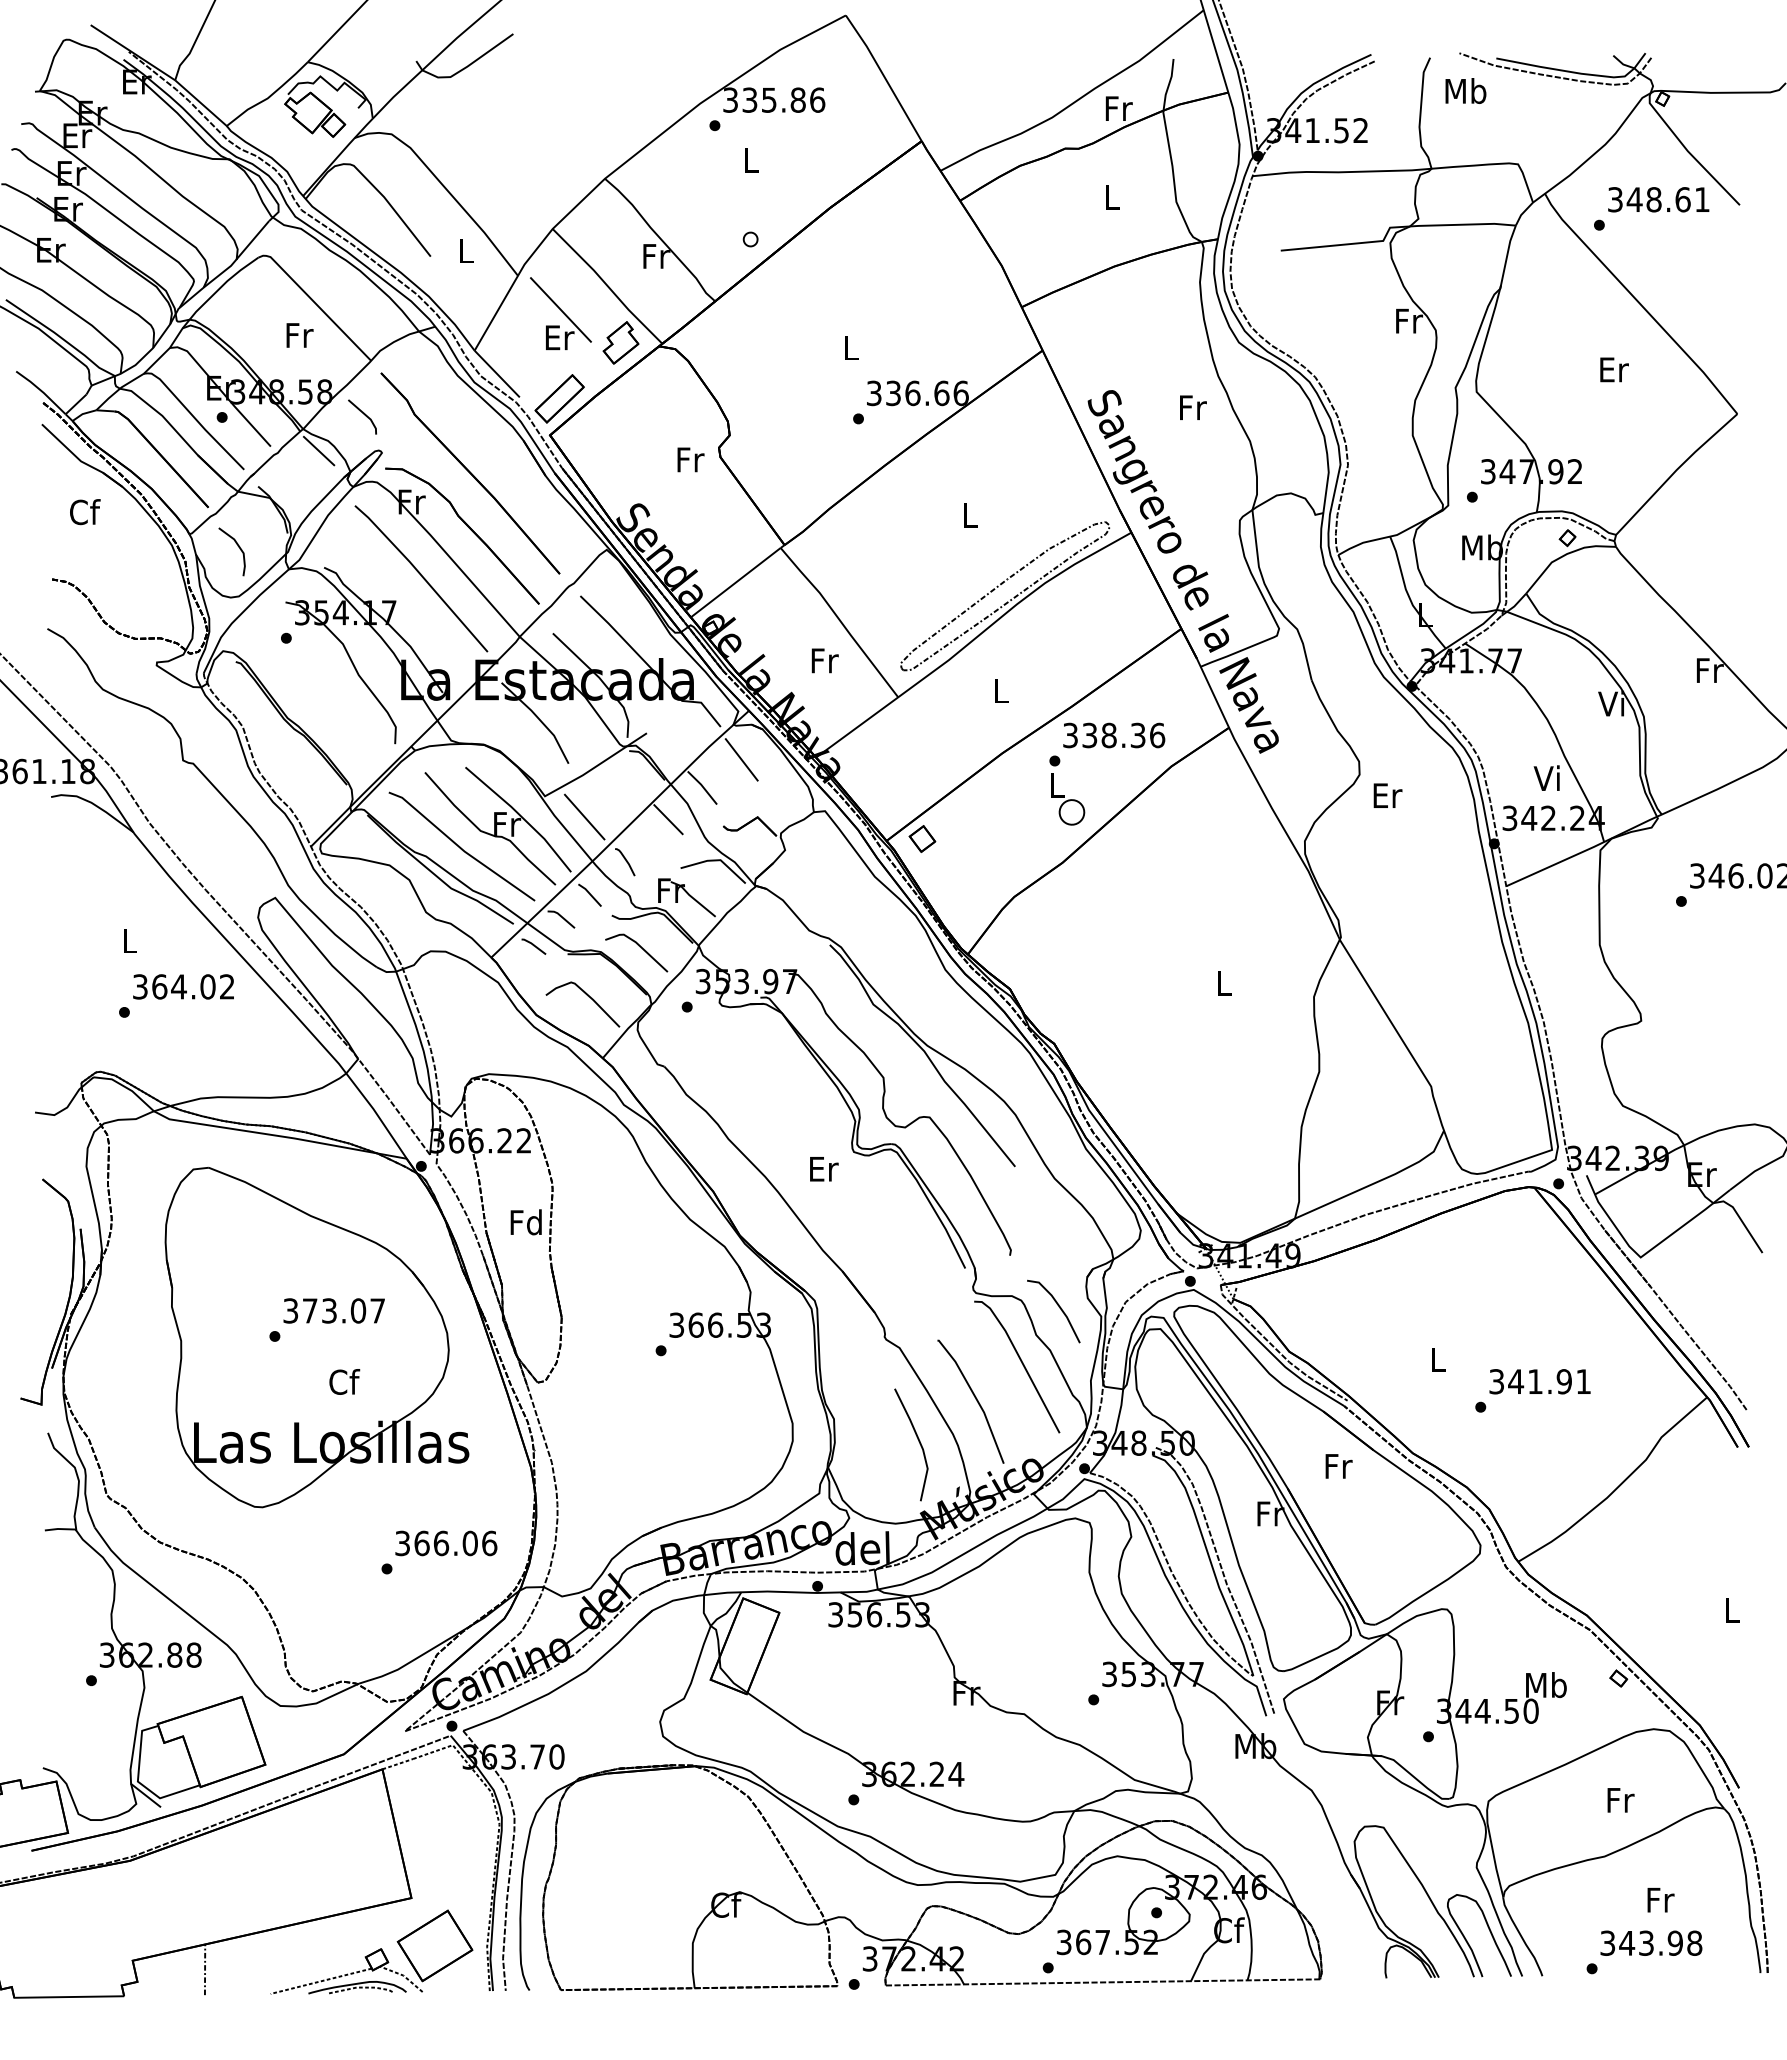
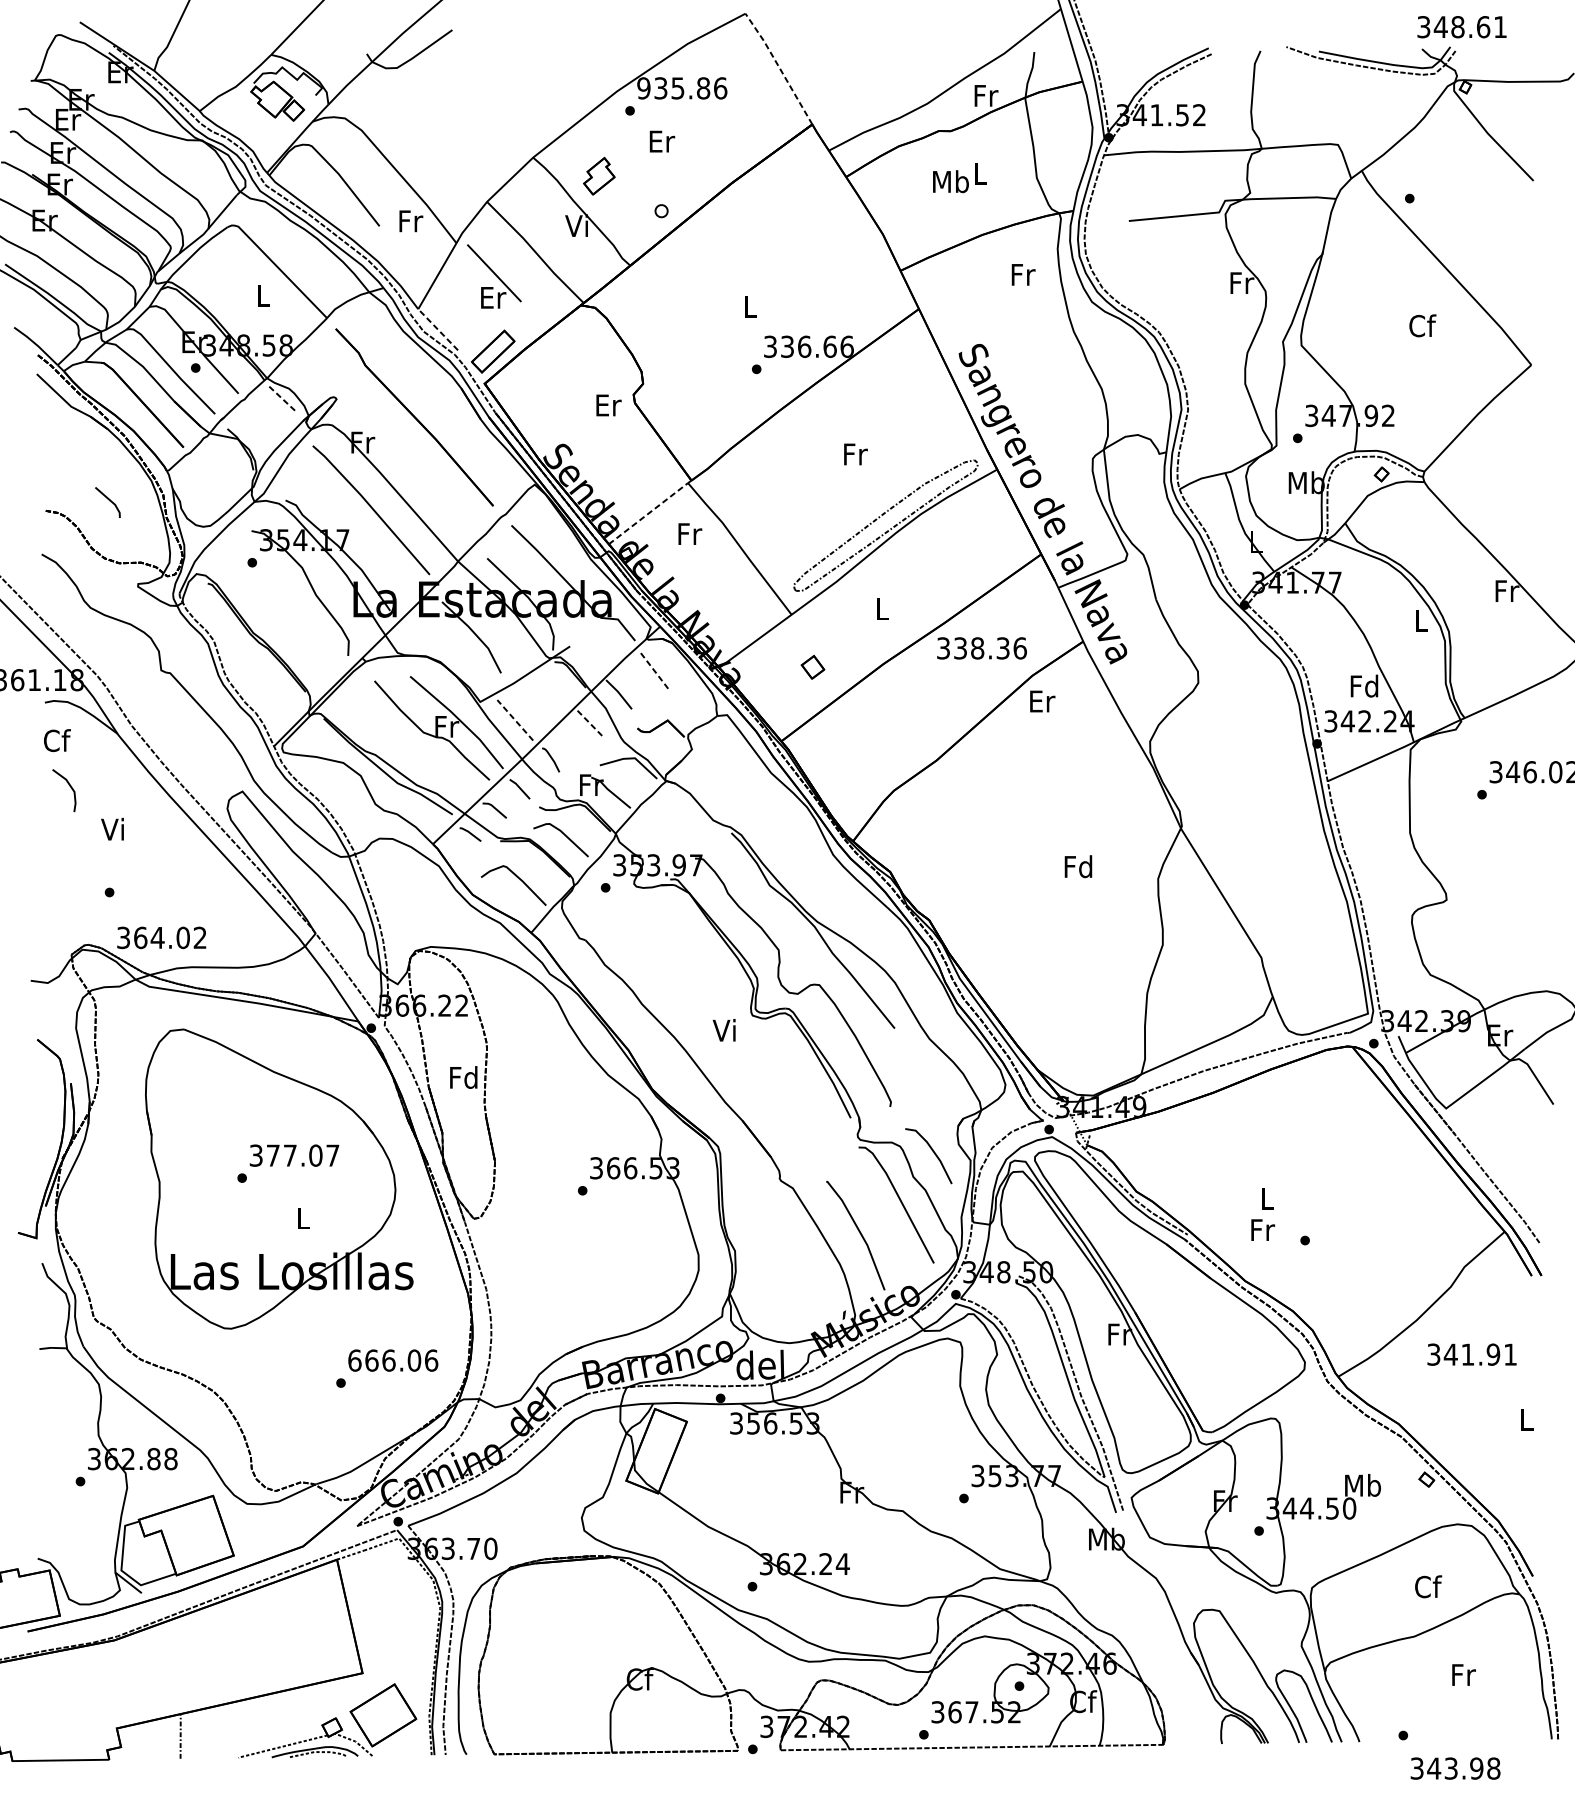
line: (884, 76) -> (779, 67), solid -> dashed
text: (1465, 90) -> (950, 181), moved
text: (730, 99) -> (643, 87), 335.86 -> 935.86
text: (751, 160) -> (662, 141), L -> Er
text: (1658, 199) -> (1461, 26), moved
text: (466, 250) -> (411, 220), L -> Fr
text: (655, 255) -> (577, 225), Fr -> Vi
text: (299, 335) -> (263, 295), Fr -> L
part: (620, 342) -> (598, 175), moved
text: (1614, 369) -> (1423, 325), Er -> Cf
line: (496, 373) -> (437, 329), solid -> dashed
text: (1193, 407) -> (1023, 274), moved
line: (363, 414) -> (108, 500), moved
line: (319, 451) -> (281, 398), solid -> dashed
text: (690, 459) -> (608, 405), Fr -> Er
text: (85, 512) -> (57, 740), moved
text: (970, 515) -> (855, 454), L -> Fr
part: (468, 528) -> (412, 465), removed
line: (237, 546) -> (69, 785), moved
line: (735, 582) -> (648, 513), solid -> dashed
text: (824, 660) -> (689, 533), moved
text: (1610, 703) -> (1419, 620), Vi -> L
line: (741, 759) -> (653, 669), solid -> dashed
text: (1547, 778) -> (1364, 686), Vi -> Fd
part: (1067, 790) -> (940, 696), removed
text: (1387, 795) -> (1042, 701), moved
line: (584, 817) -> (515, 720), solid -> dashed
line: (668, 819) -> (589, 722), solid -> dashed
part: (922, 838) -> (813, 666), moved
line: (460, 846) -> (405, 746), removed
text: (127, 940) -> (112, 829), L -> Vi
text: (1223, 983) -> (1078, 867), L -> Fd
text: (183, 986) -> (161, 937), moved
text: (823, 1168) -> (725, 1030), Er -> Vi
text: (329, 1310) -> (290, 1155), 373.07 -> 377.07
text: (344, 1381) -> (303, 1217), Cf -> L
text: (1539, 1381) -> (1471, 1354), moved
line: (918, 1441) -> (809, 1270), removed
text: (1338, 1466) -> (1262, 1230), moved
text: (402, 1543) -> (354, 1360), 366.06 -> 666.06
text: (1620, 1800) -> (1428, 1587), Fr -> Cf
text: (1651, 1942) -> (1455, 1767), moved

